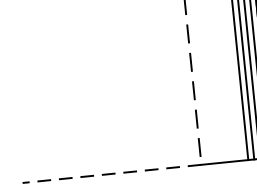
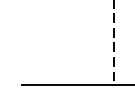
line: (111, 174) -> (67, 85), dashed -> solid

